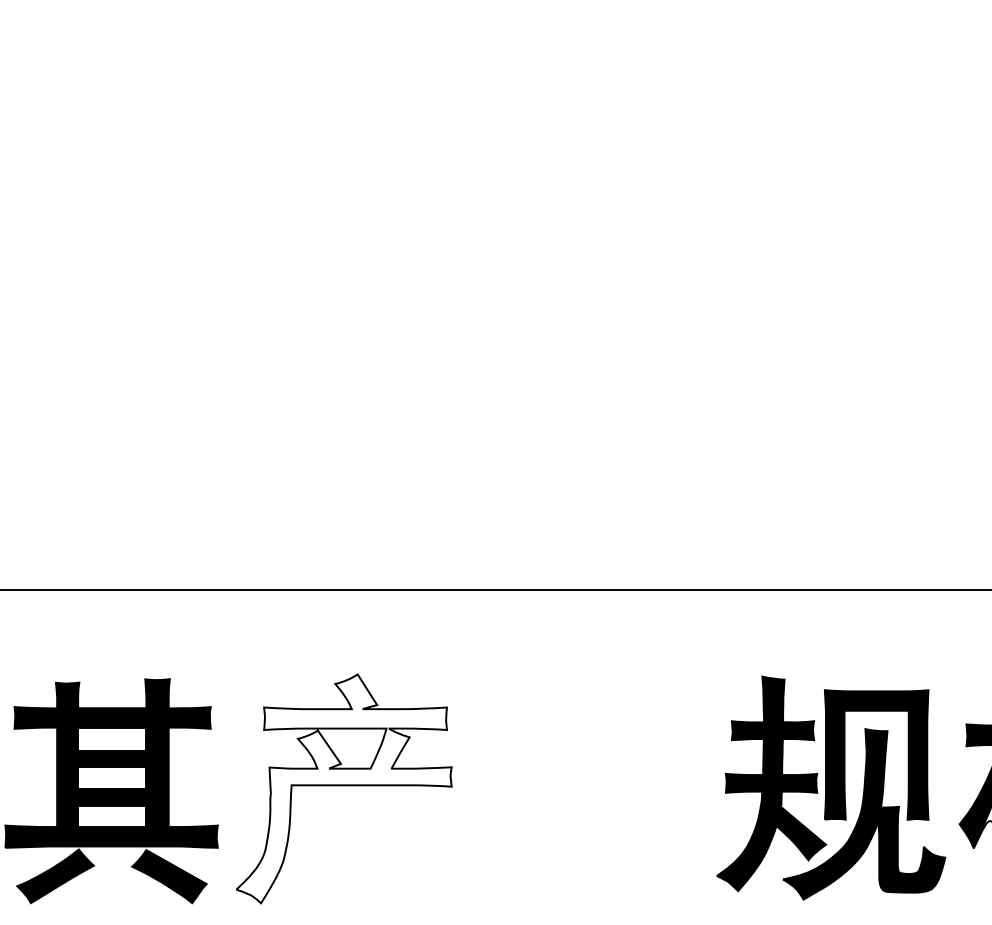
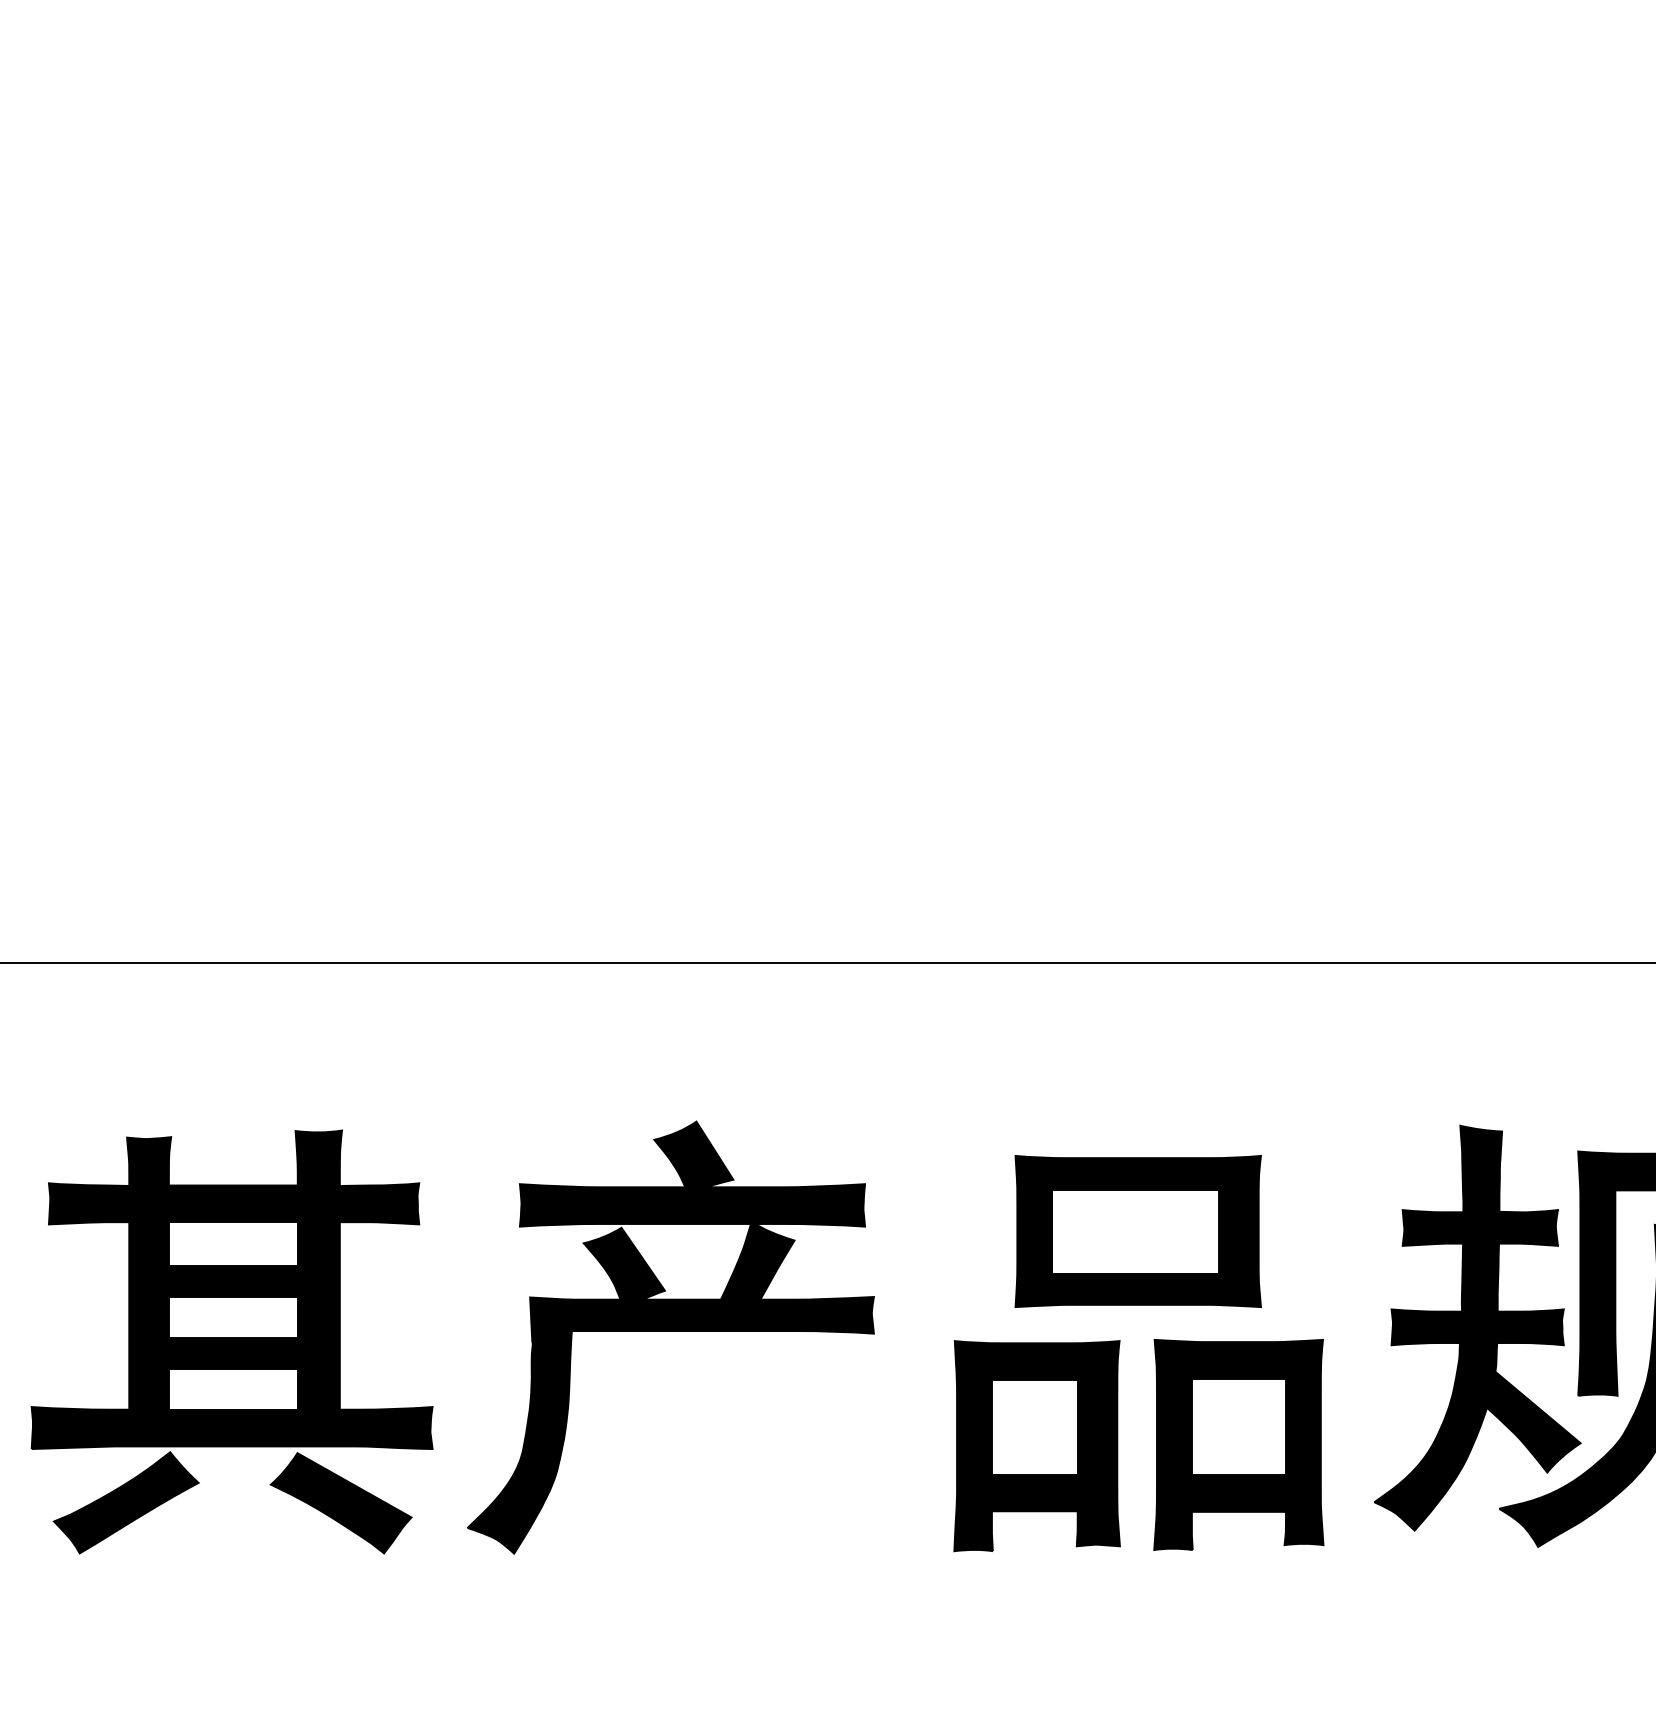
fill: (343, 788) -> (669, 1337), added
part: (599, 794) -> (1152, 1348), added

